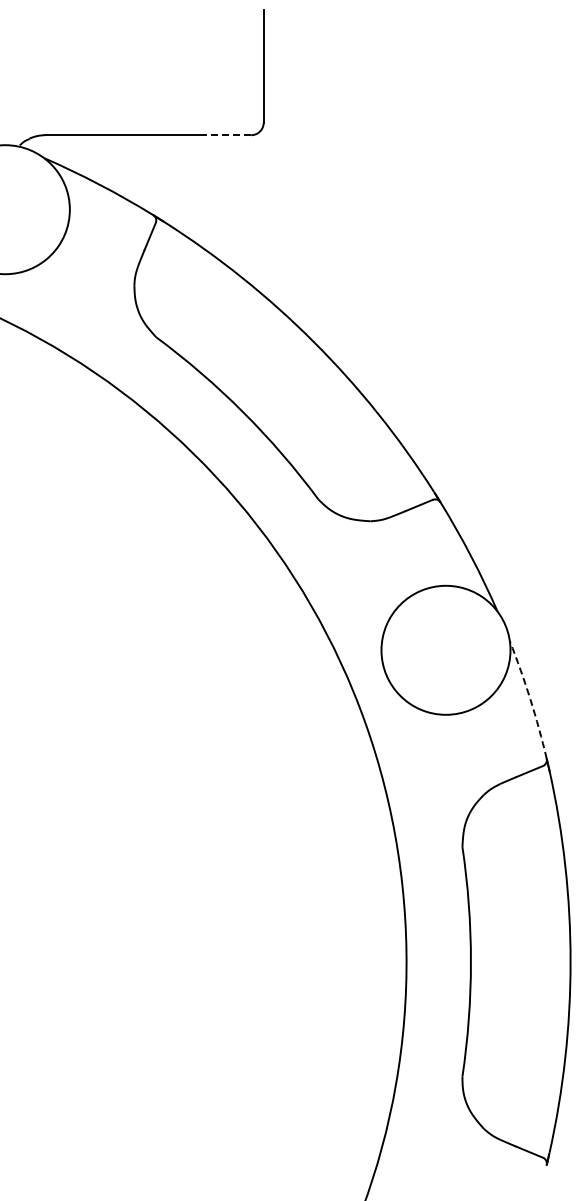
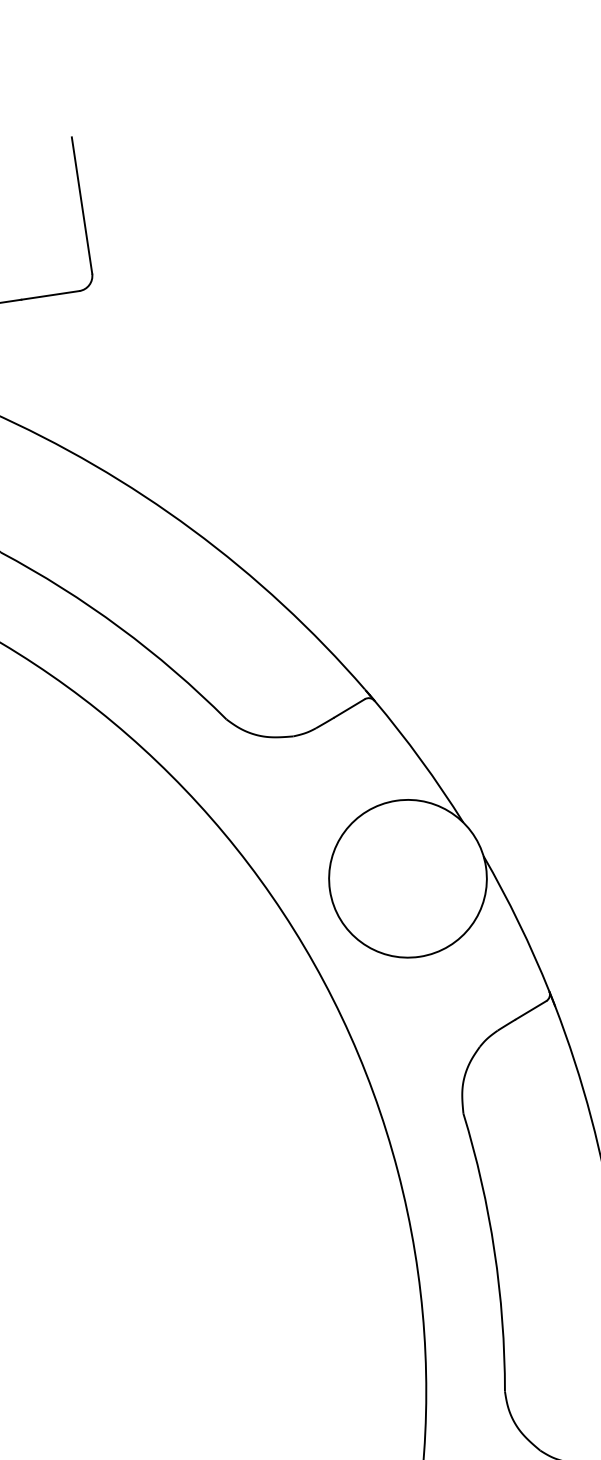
line: (227, 135) -> (50, 295), dashed -> solid
arc: (530, 699) -> (519, 922), dashed -> solid

